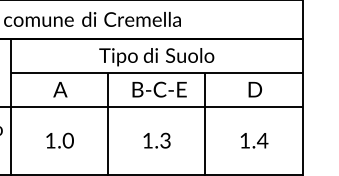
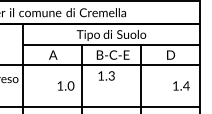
text: (59, 139) -> (65, 85), moved
text: (156, 139) -> (106, 75), moved
text: (254, 139) -> (181, 85), moved

